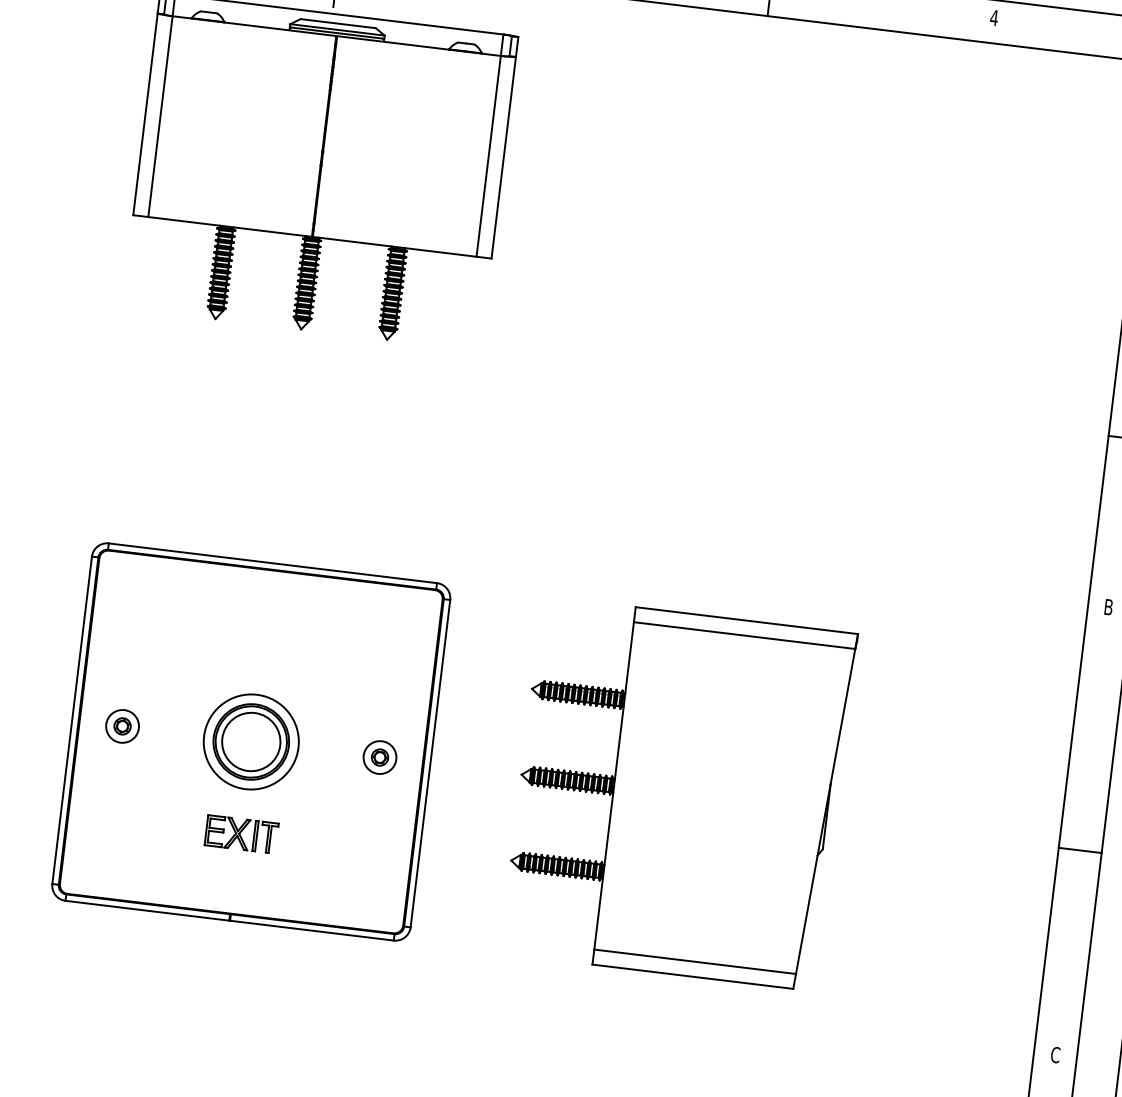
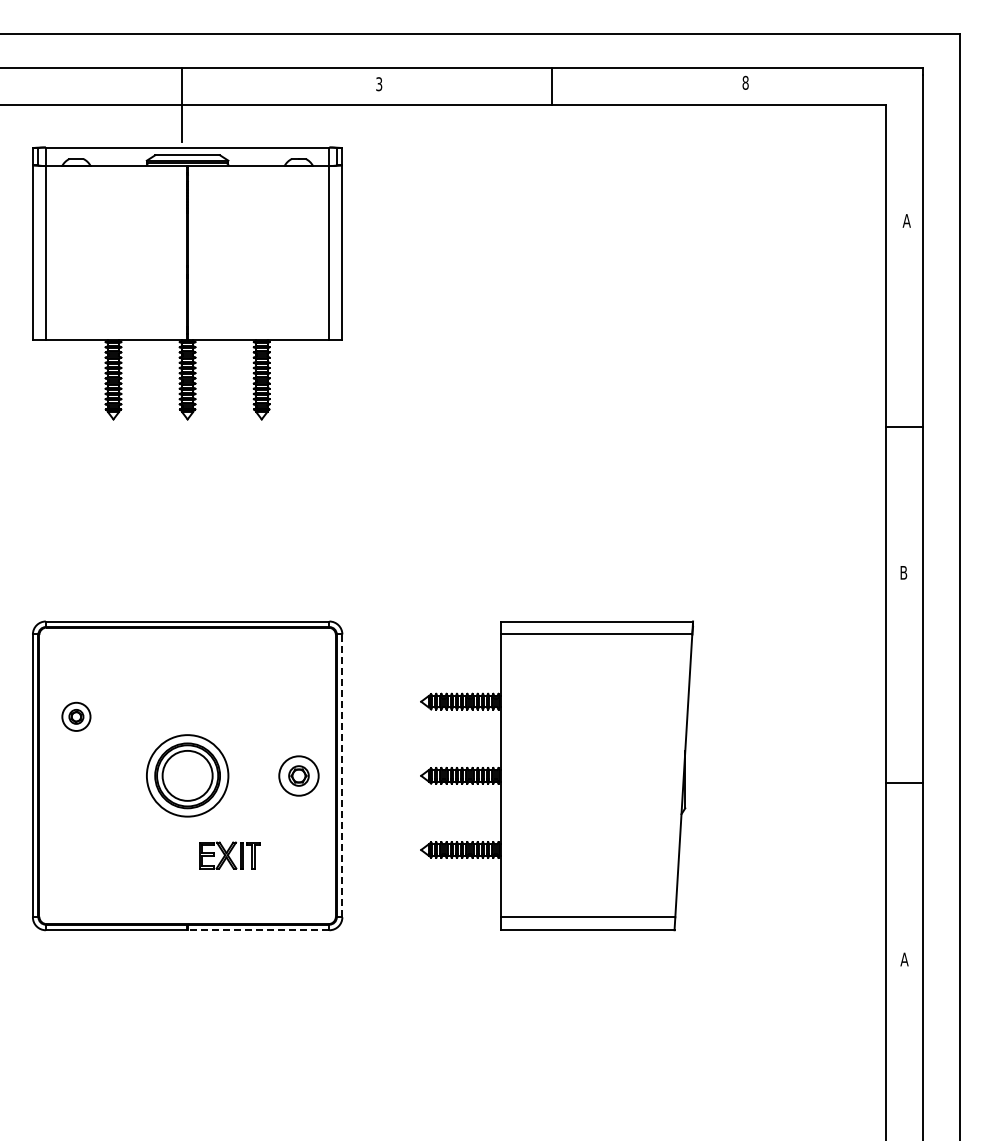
text: (994, 17) -> (745, 82), 4 -> 8
part: (122, 725) -> (76, 716), moved
part: (379, 757) -> (298, 775), size x1.4
line: (430, 763) -> (342, 775), solid -> dashed
part: (241, 834) -> (229, 855), moved
line: (311, 930) -> (258, 930), solid -> dashed
text: (1055, 1054) -> (904, 959), C -> A

